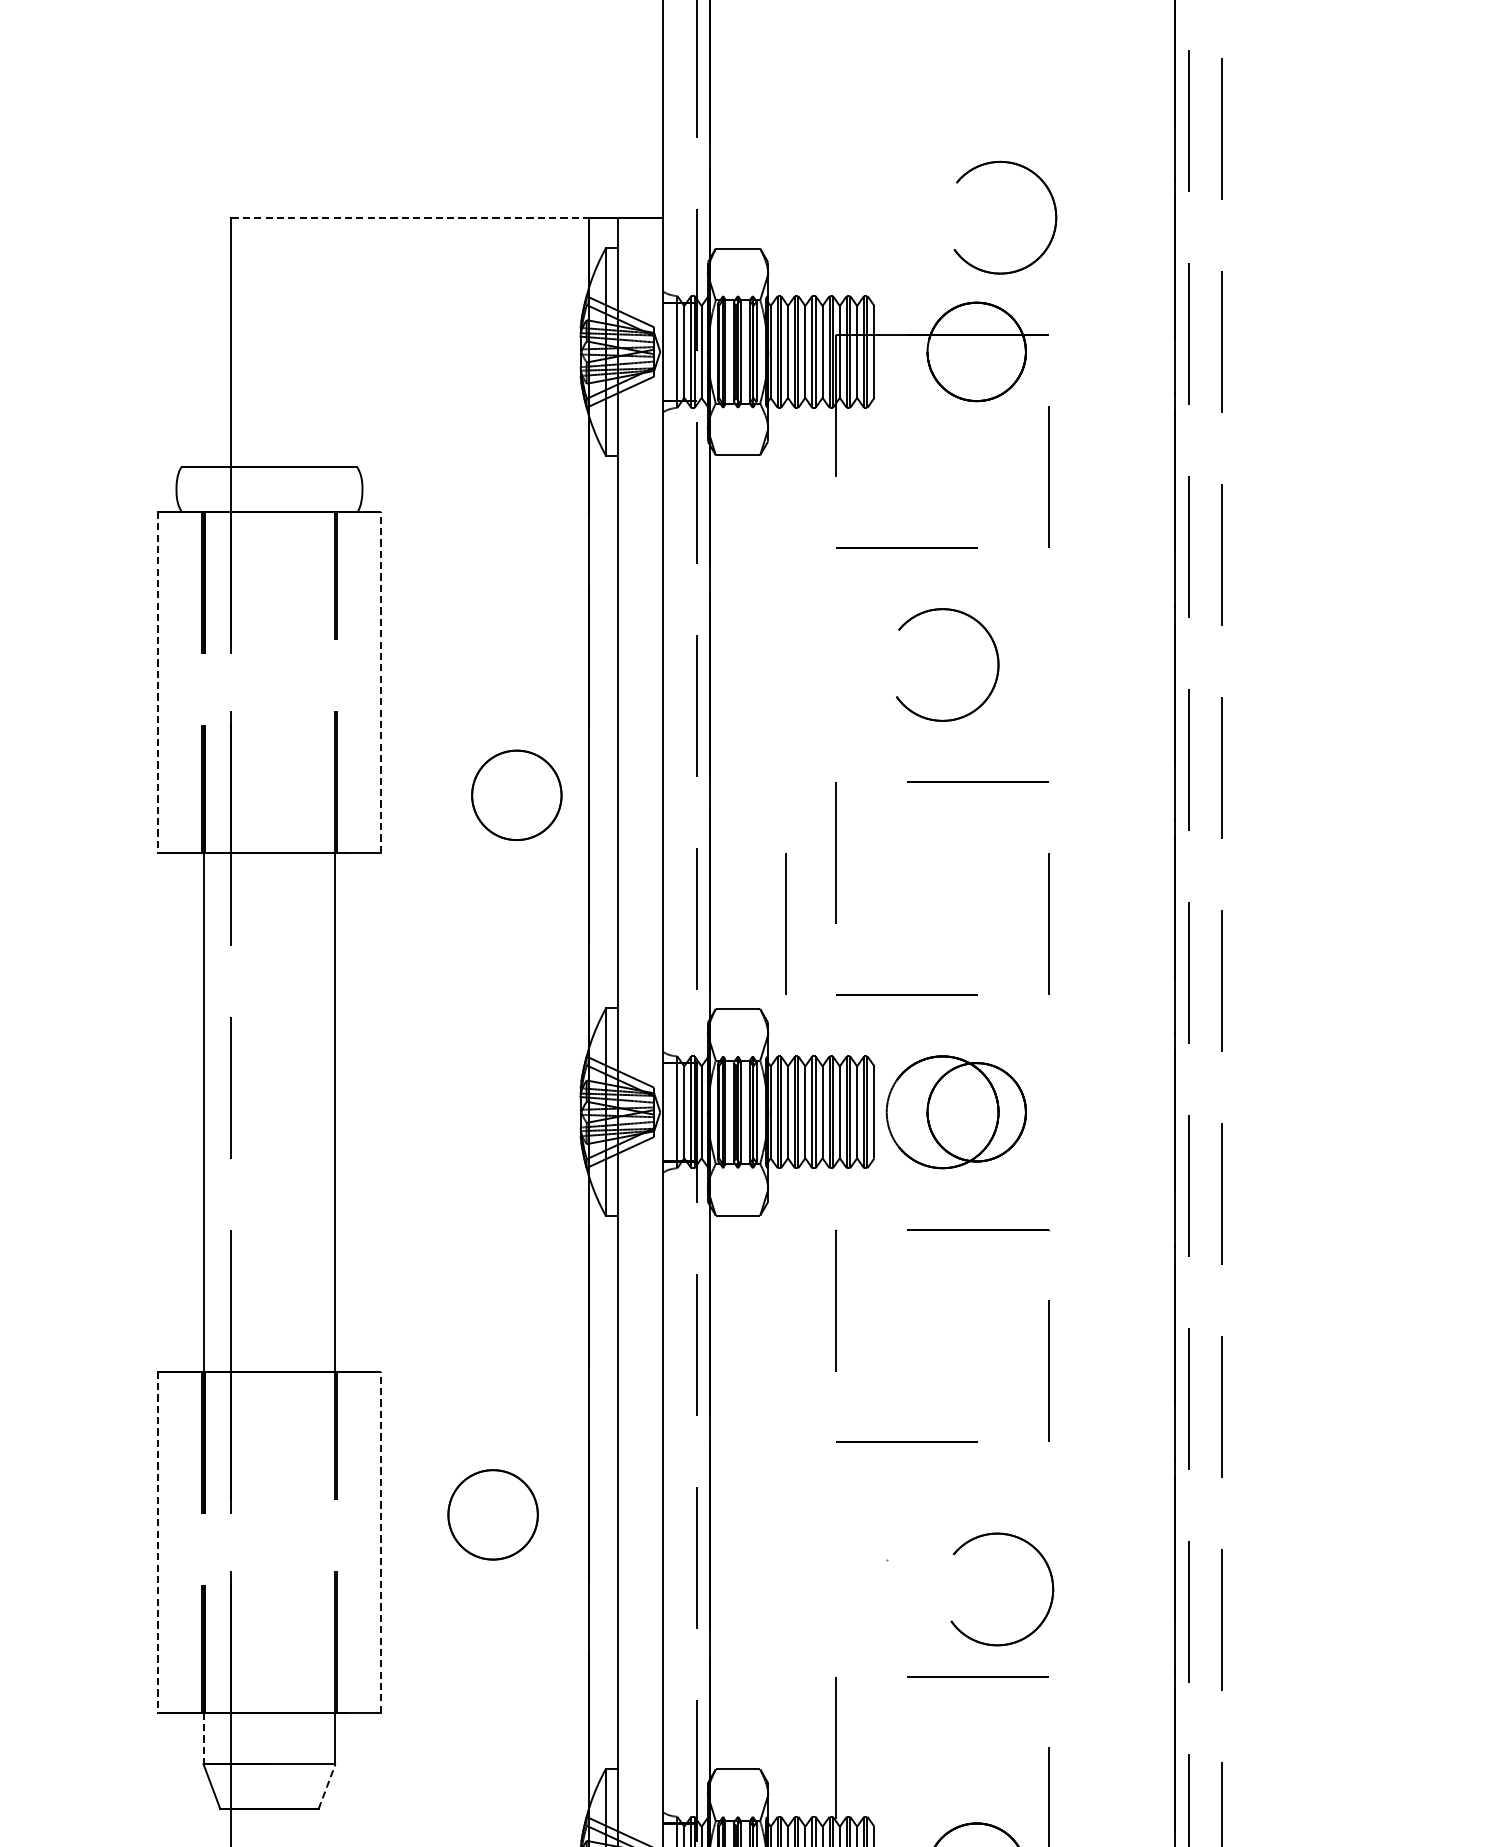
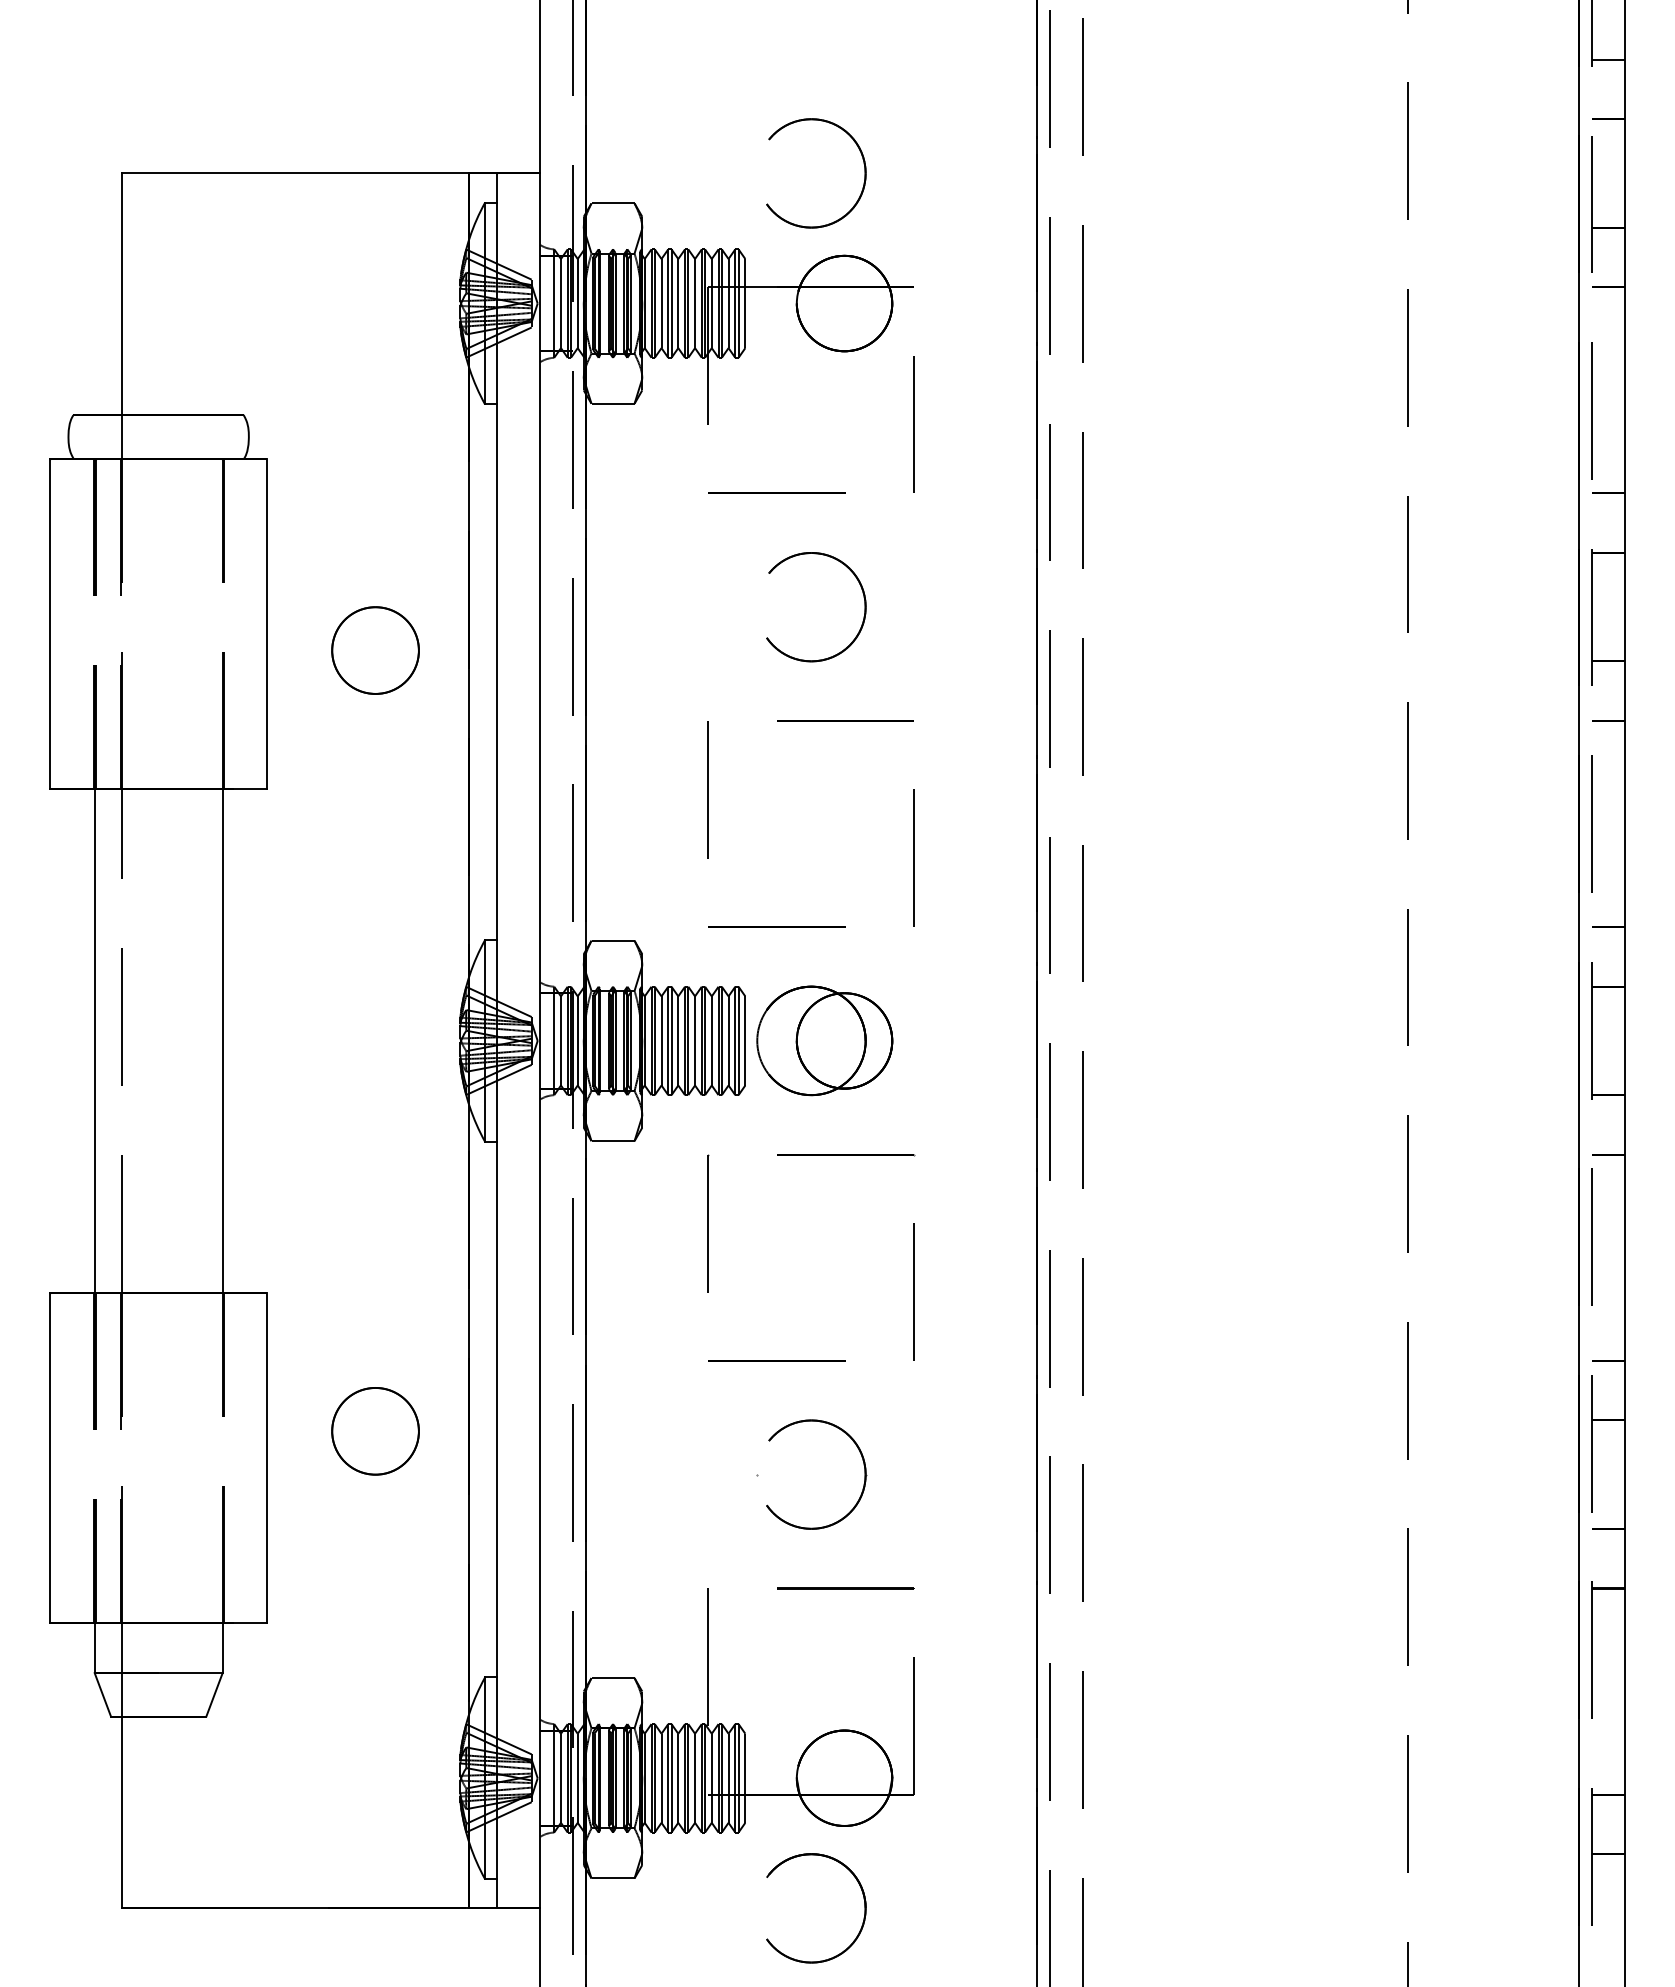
part: (1054, 208) -> (863, 164), moved
line: (410, 217) -> (295, 173), dashed -> solid
line: (381, 681) -> (267, 623), dashed -> solid
line: (157, 682) -> (50, 624), dashed -> solid
circle: (516, 795) -> (375, 650), moved
line: (784, 923) -> (658, 857), removed
line: (381, 1541) -> (267, 1457), dashed -> solid
line: (157, 1542) -> (50, 1458), dashed -> solid
part: (1050, 1580) -> (863, 1465), moved
line: (203, 1738) -> (94, 1648), dashed -> solid
line: (327, 1786) -> (214, 1694), dashed -> solid

